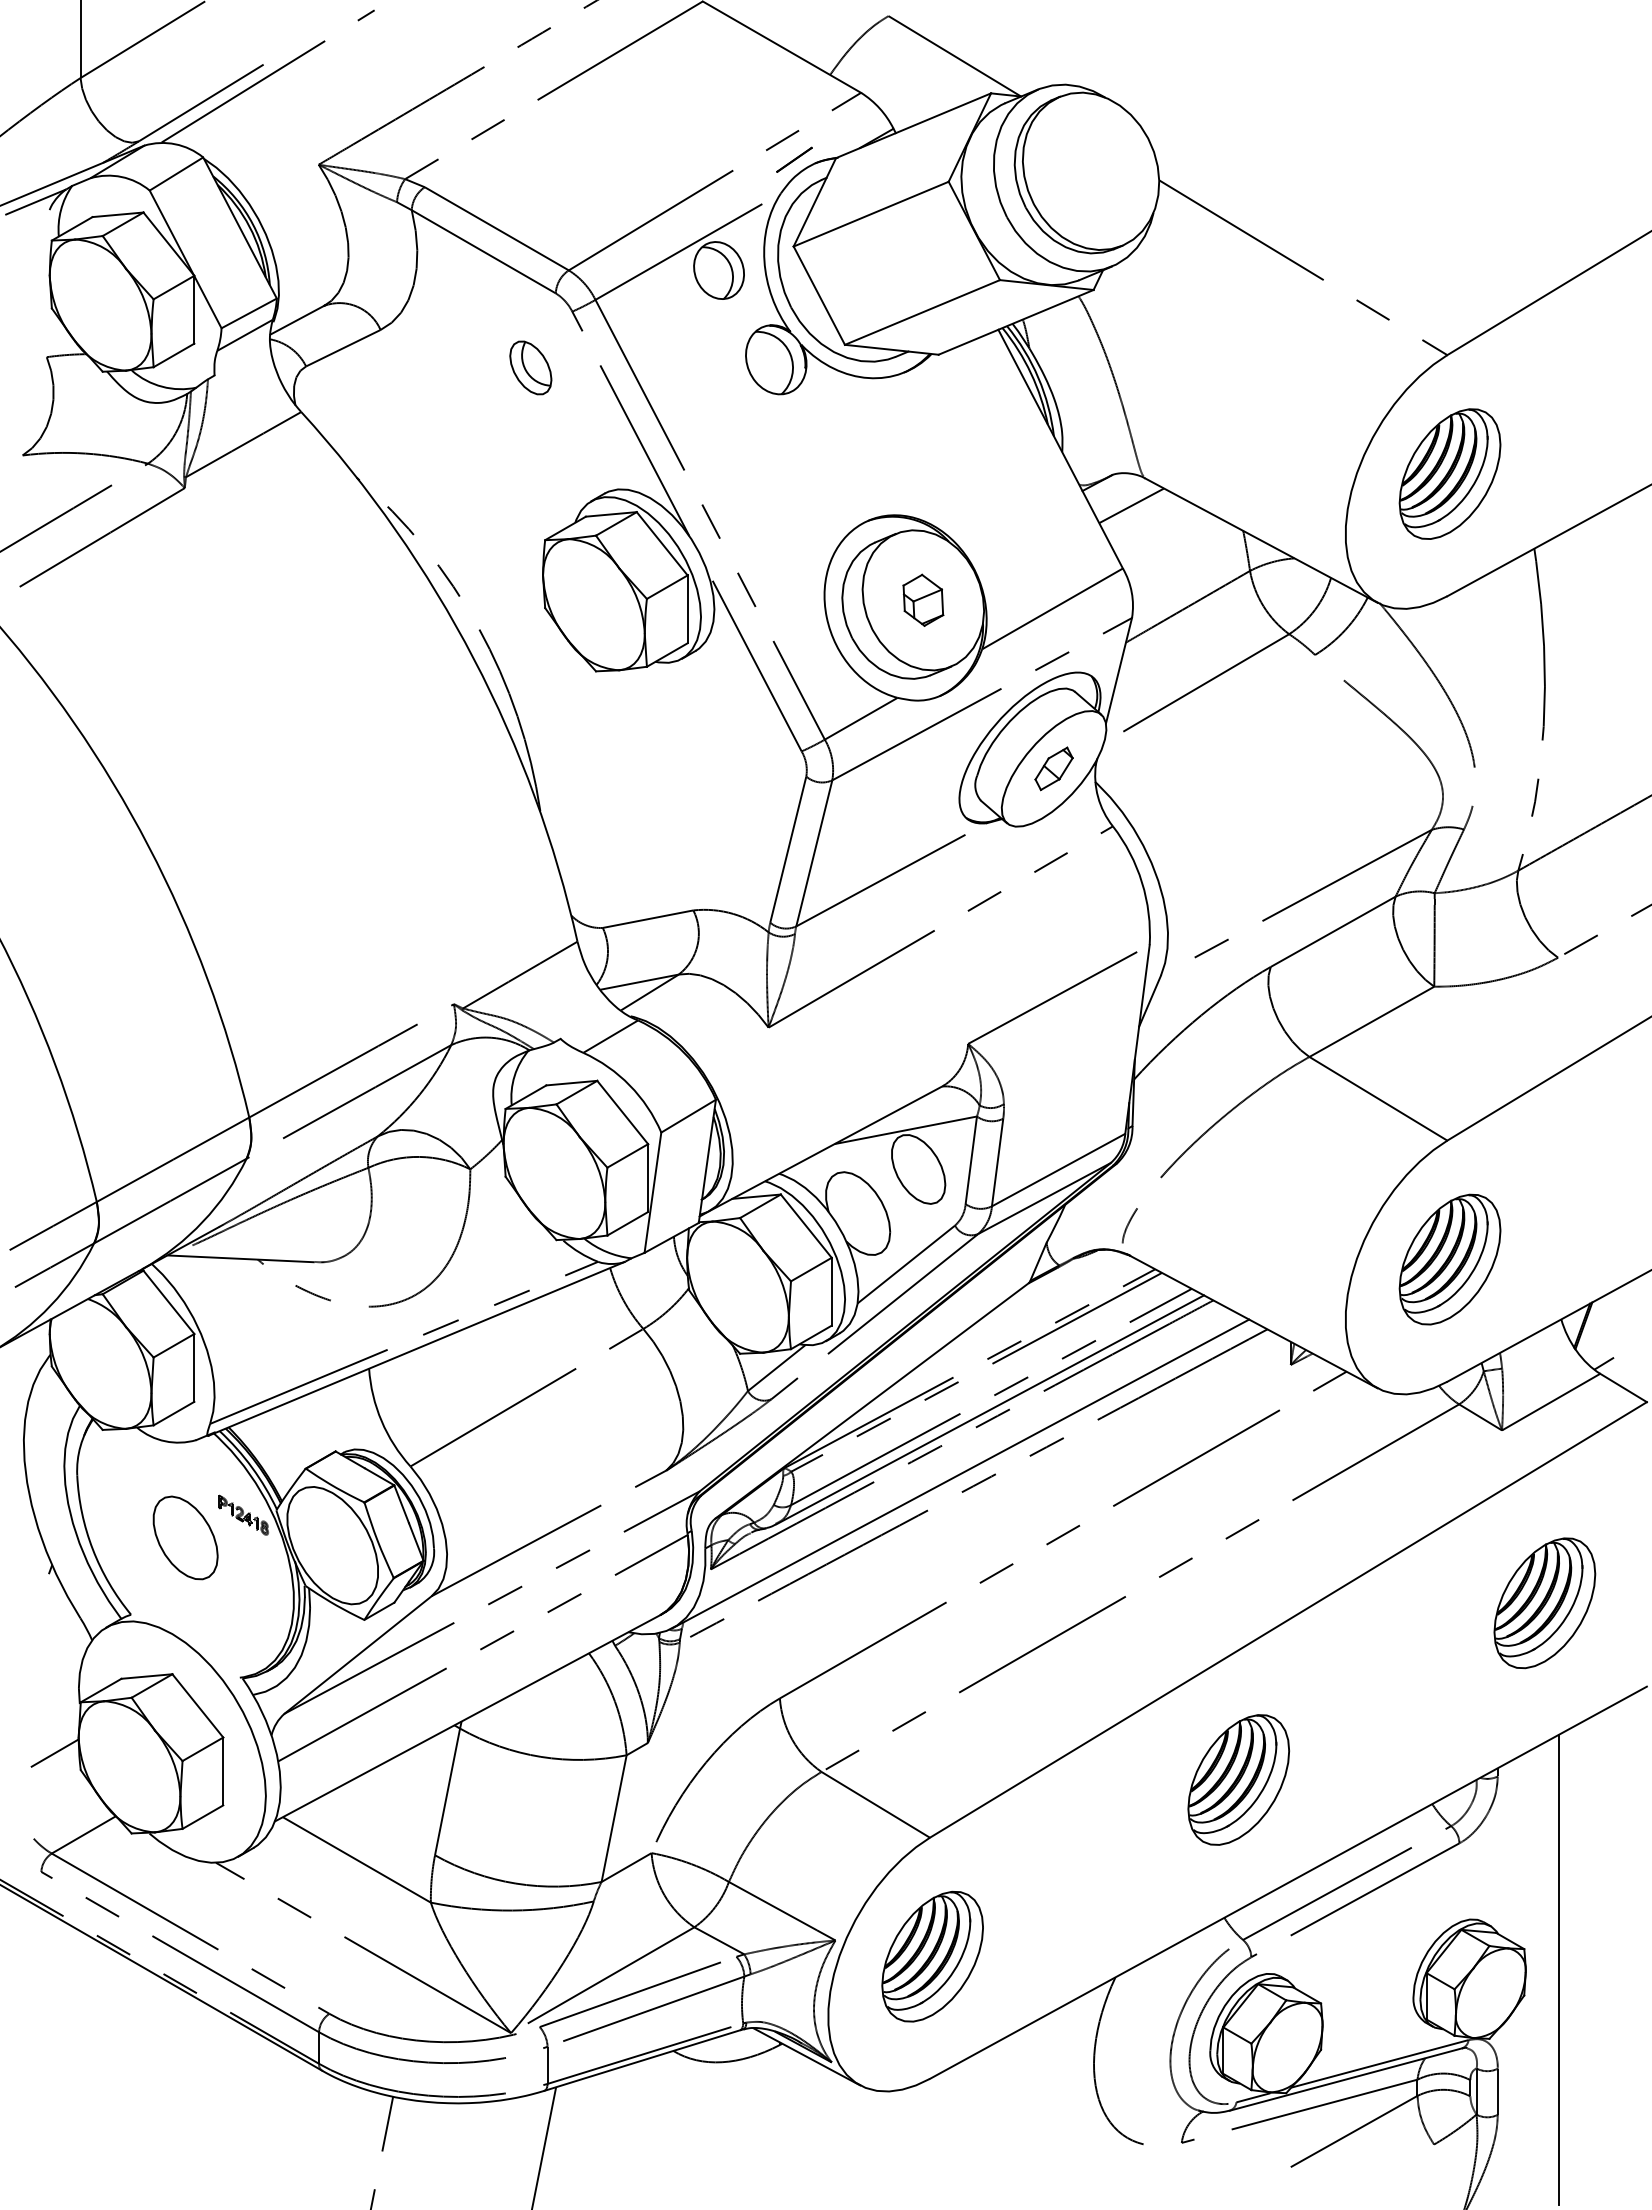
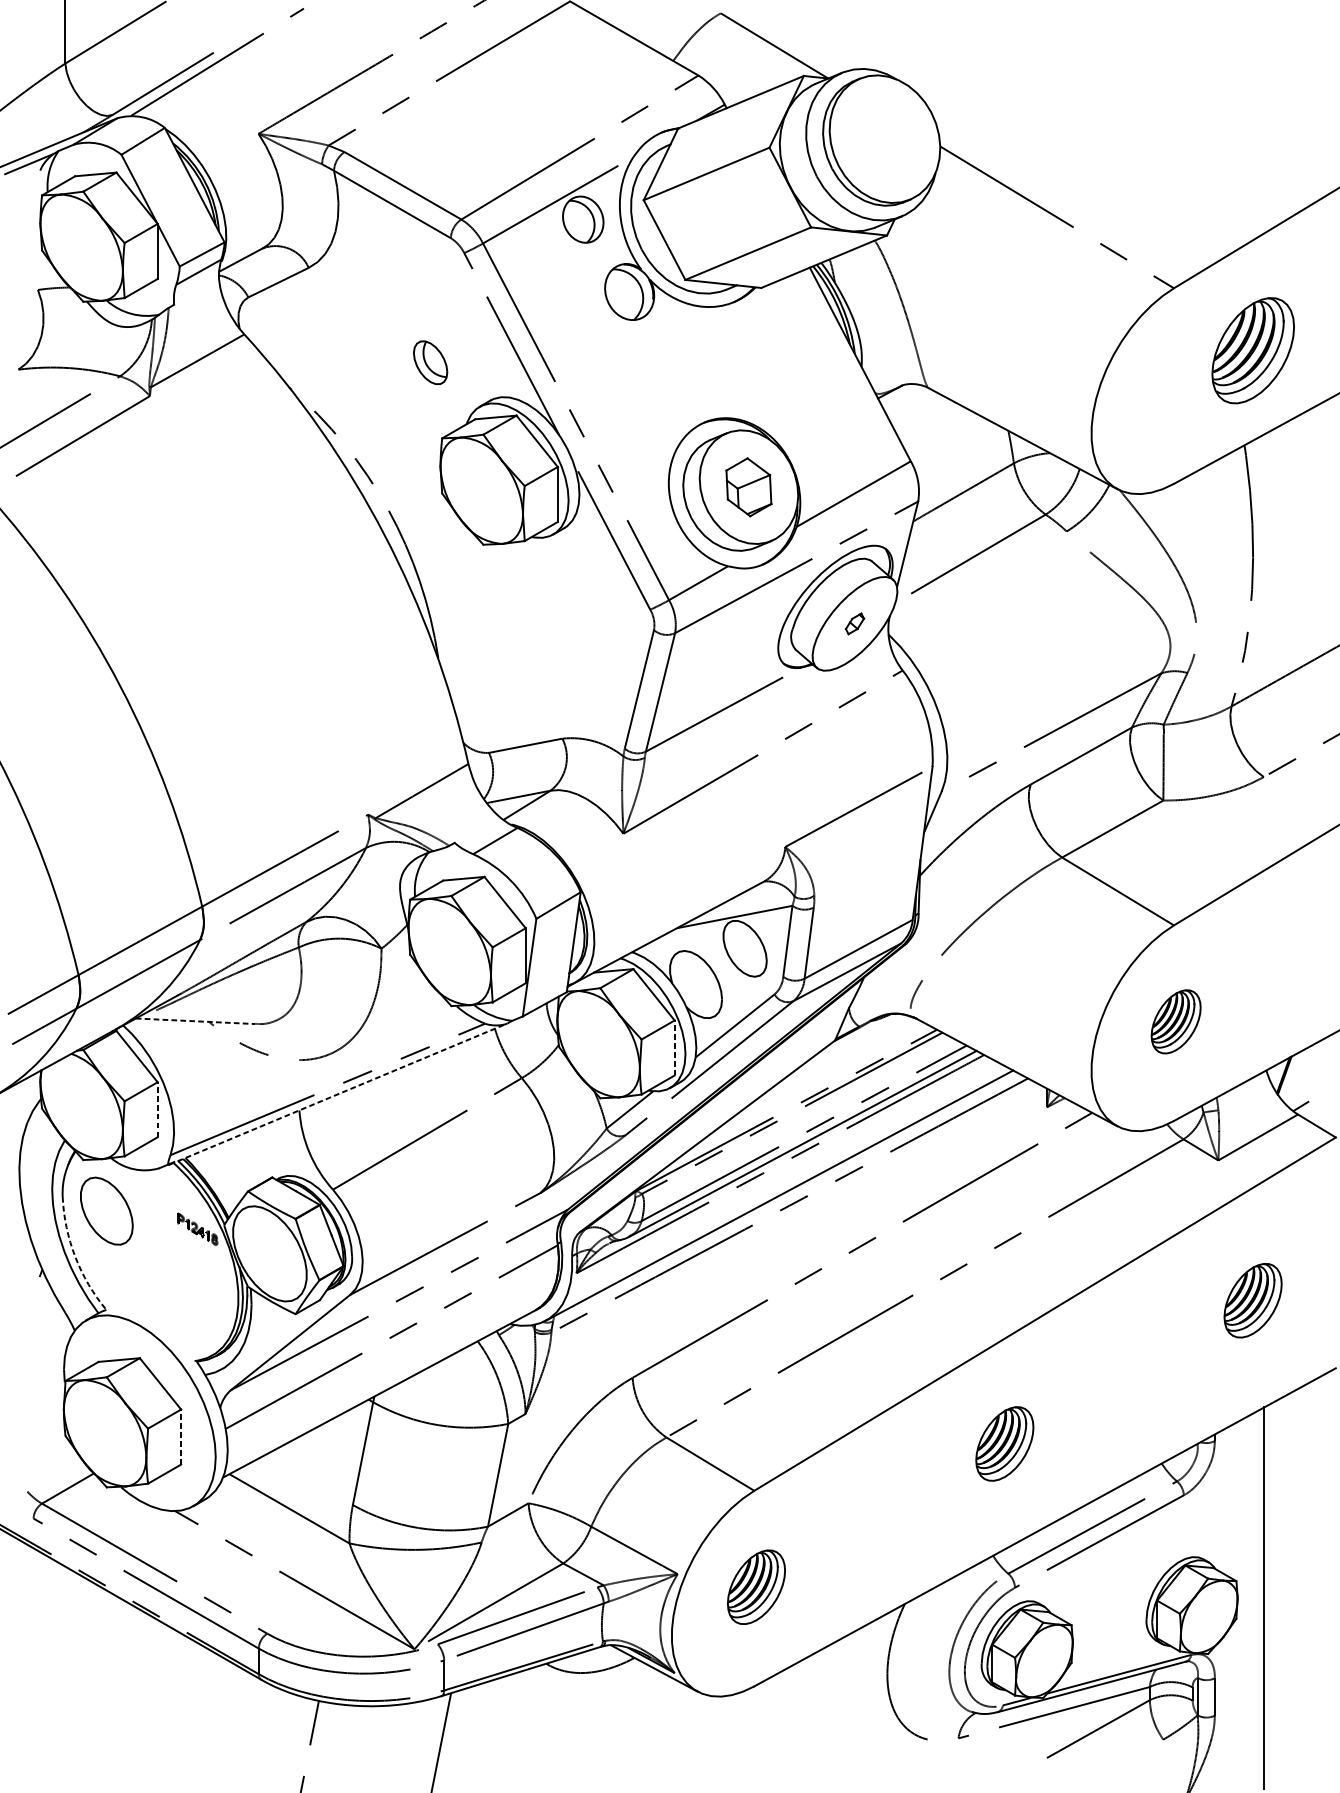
line: (794, 159) -> (644, 129), removed
part: (530, 367) -> (430, 362), moved
part: (1449, 473) -> (1252, 350), moved
line: (1131, 505) -> (917, 410), removed
part: (923, 599) -> (749, 486), size x1.4
part: (1053, 768) -> (854, 623), size x0.6
line: (240, 1258) -> (195, 1021), solid -> dashed
part: (1449, 1259) -> (1175, 1021), size x0.6
line: (831, 1291) -> (674, 1047), solid -> dashed
line: (417, 1348) -> (338, 1094), solid -> dashed
line: (194, 1367) -> (157, 1109), solid -> dashed
part: (185, 1537) -> (106, 1210), moved
arc: (92, 1549) -> (75, 1257), solid -> dashed
part: (1544, 1603) -> (1252, 1300), size x0.7
line: (54, 1753) -> (44, 1422), removed
line: (223, 1771) -> (181, 1437), solid -> dashed
part: (1238, 1779) -> (1004, 1443), size x0.7
part: (932, 1956) -> (756, 1587), size x0.7

